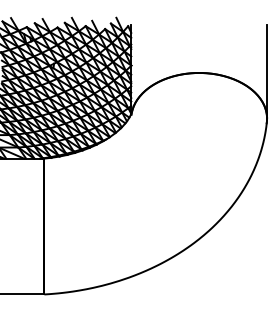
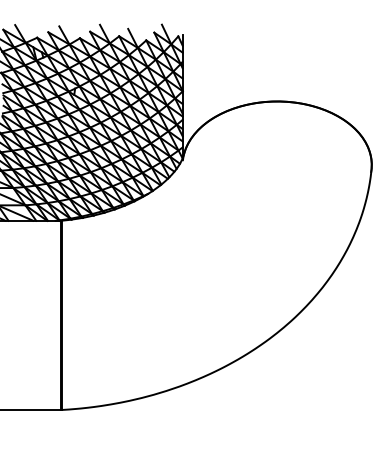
line: (267, 71) -> (372, 99), removed

